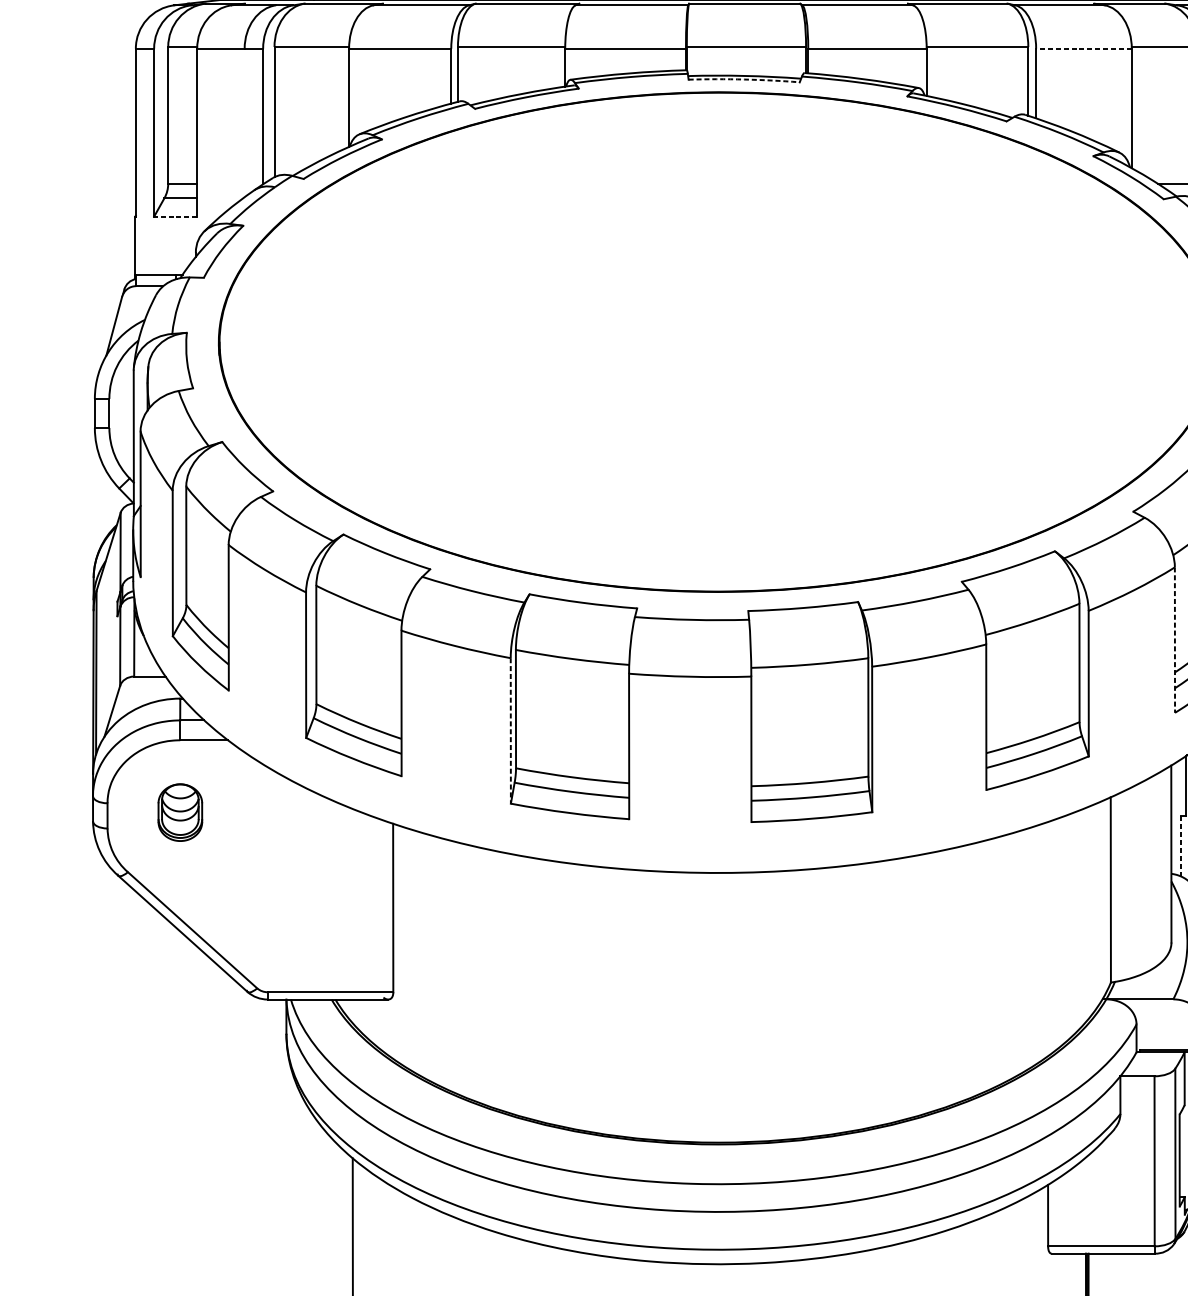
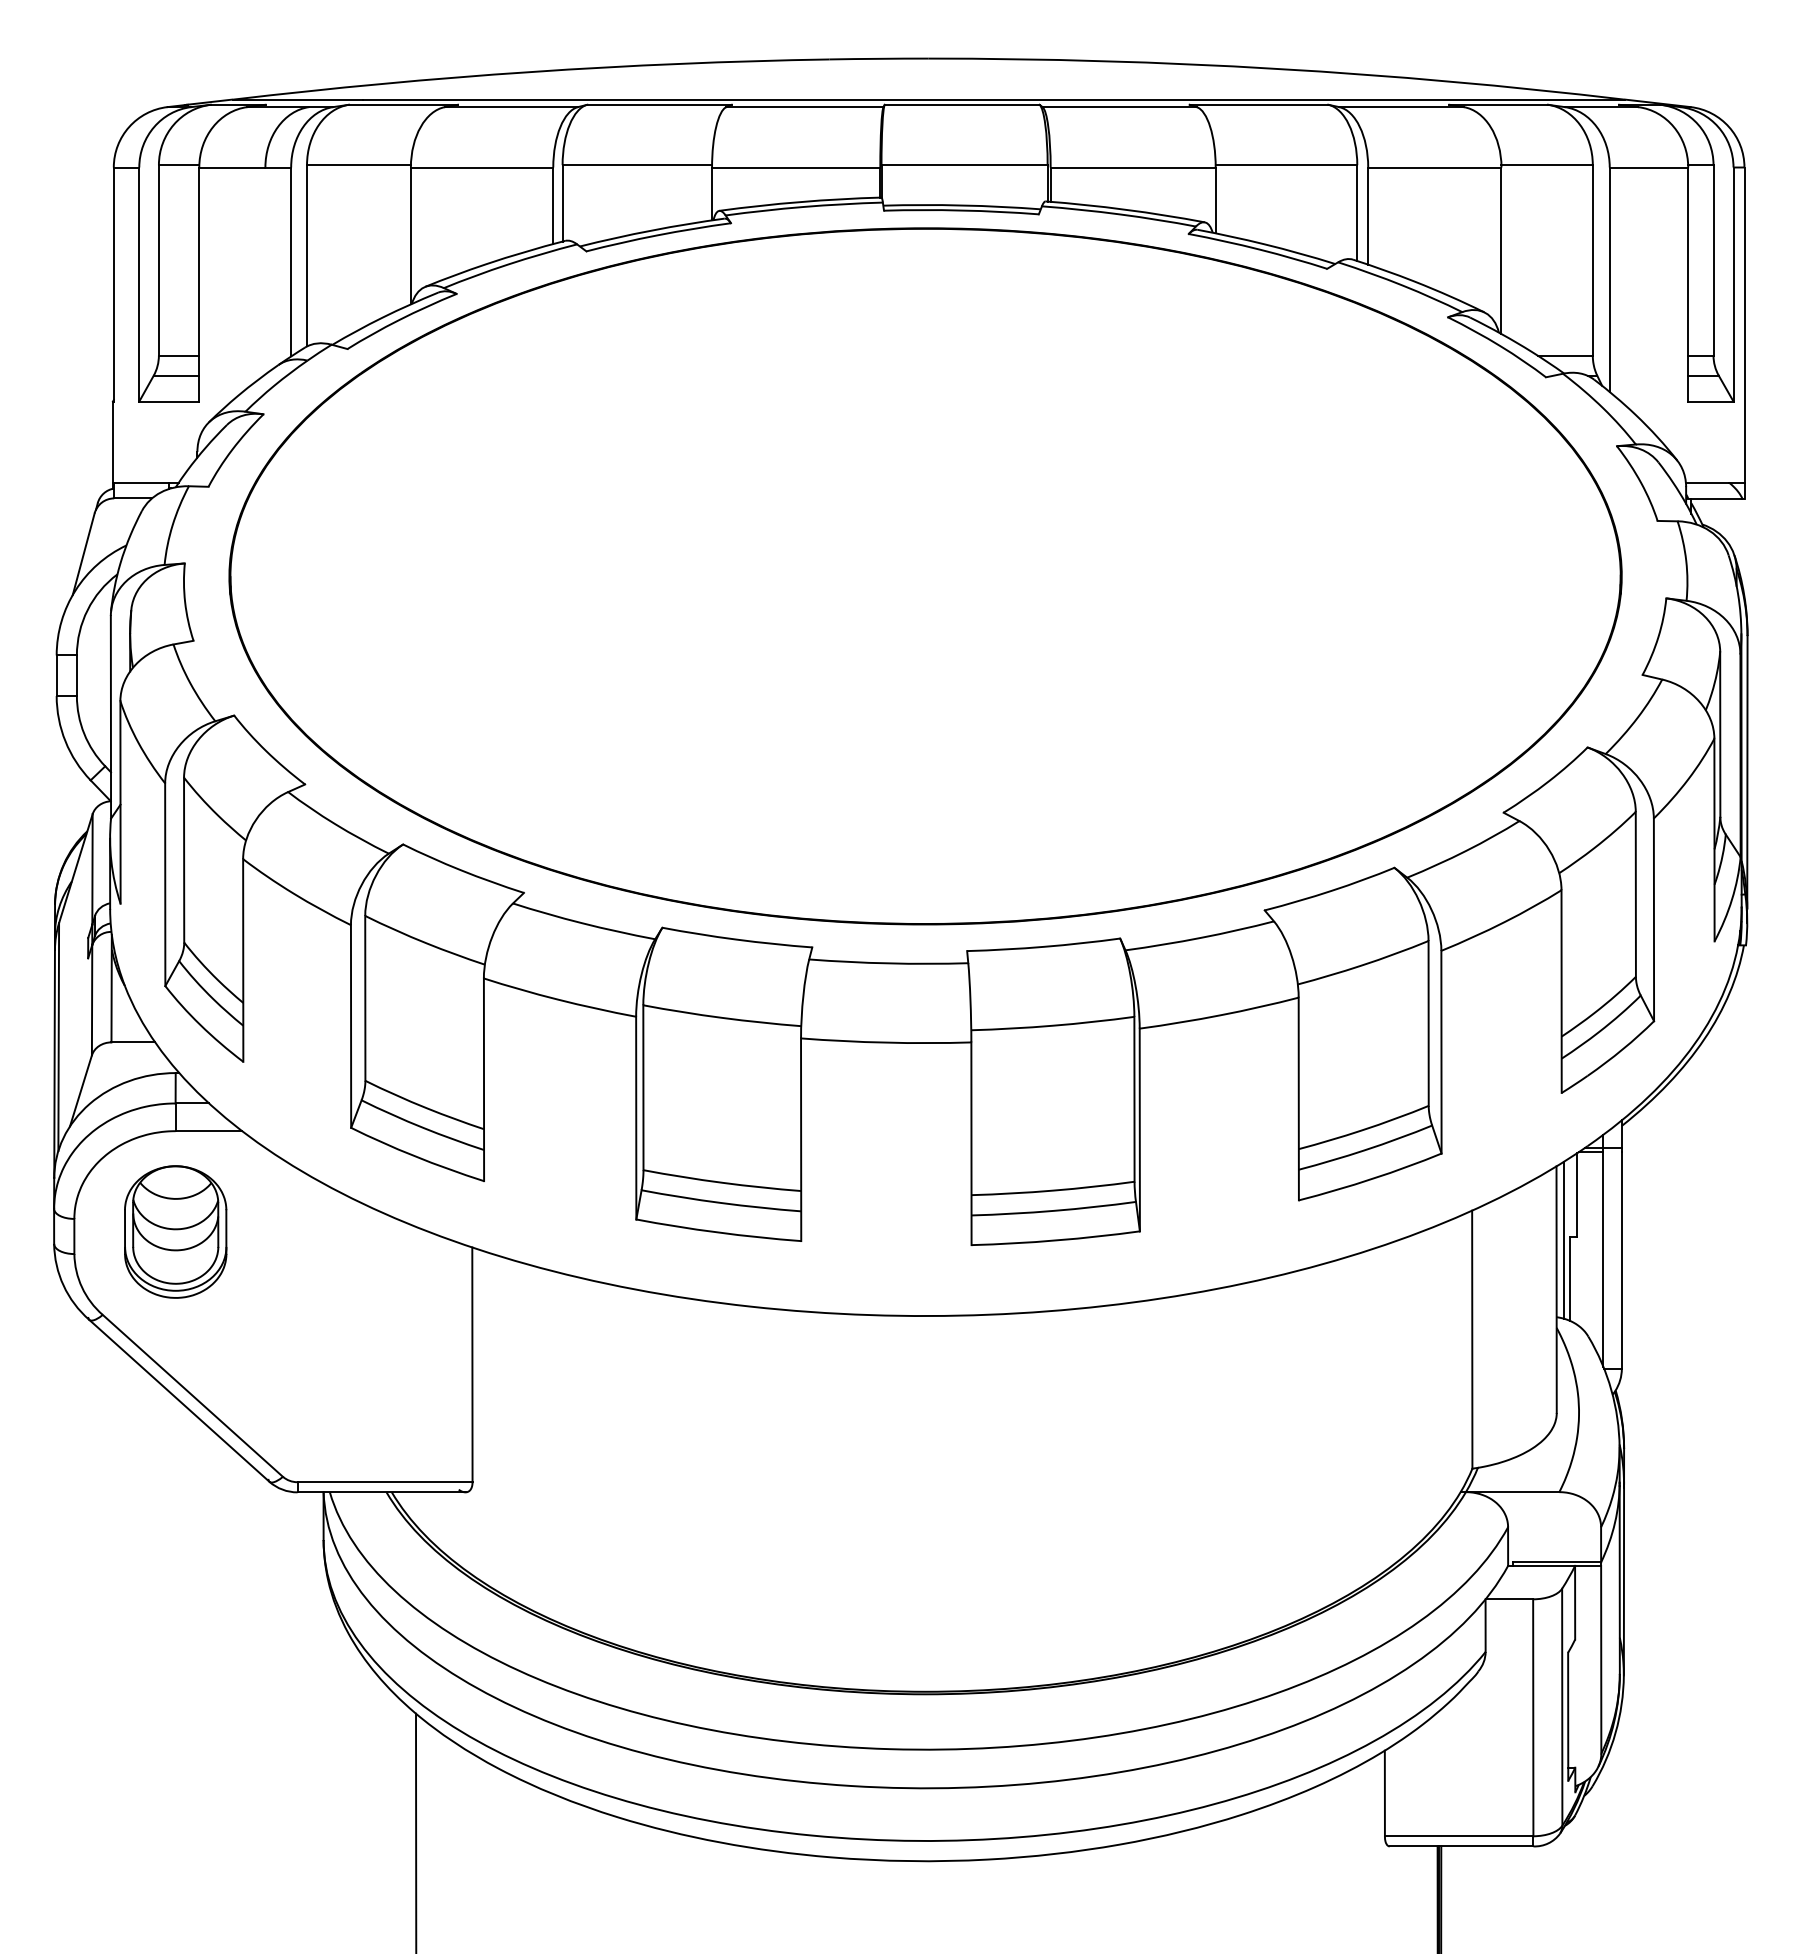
line: (1083, 48) -> (1434, 167), dashed -> solid
arc: (744, 79) -> (961, 210), dashed -> solid
line: (175, 216) -> (169, 401), dashed -> solid
line: (1174, 640) -> (1561, 992), dashed -> solid
line: (510, 731) -> (636, 1118), dashed -> solid
part: (180, 812) -> (175, 1231), size x1.67
line: (1177, 818) -> (1564, 1239), added
line: (1181, 846) -> (1570, 1279), dashed -> solid

